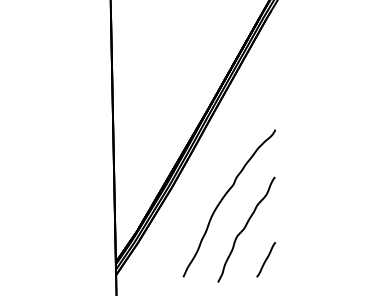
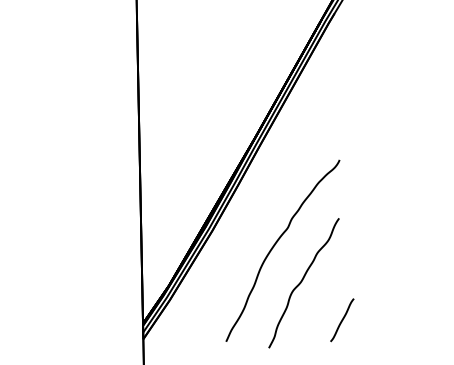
line: (266, 259) -> (342, 320), moved

